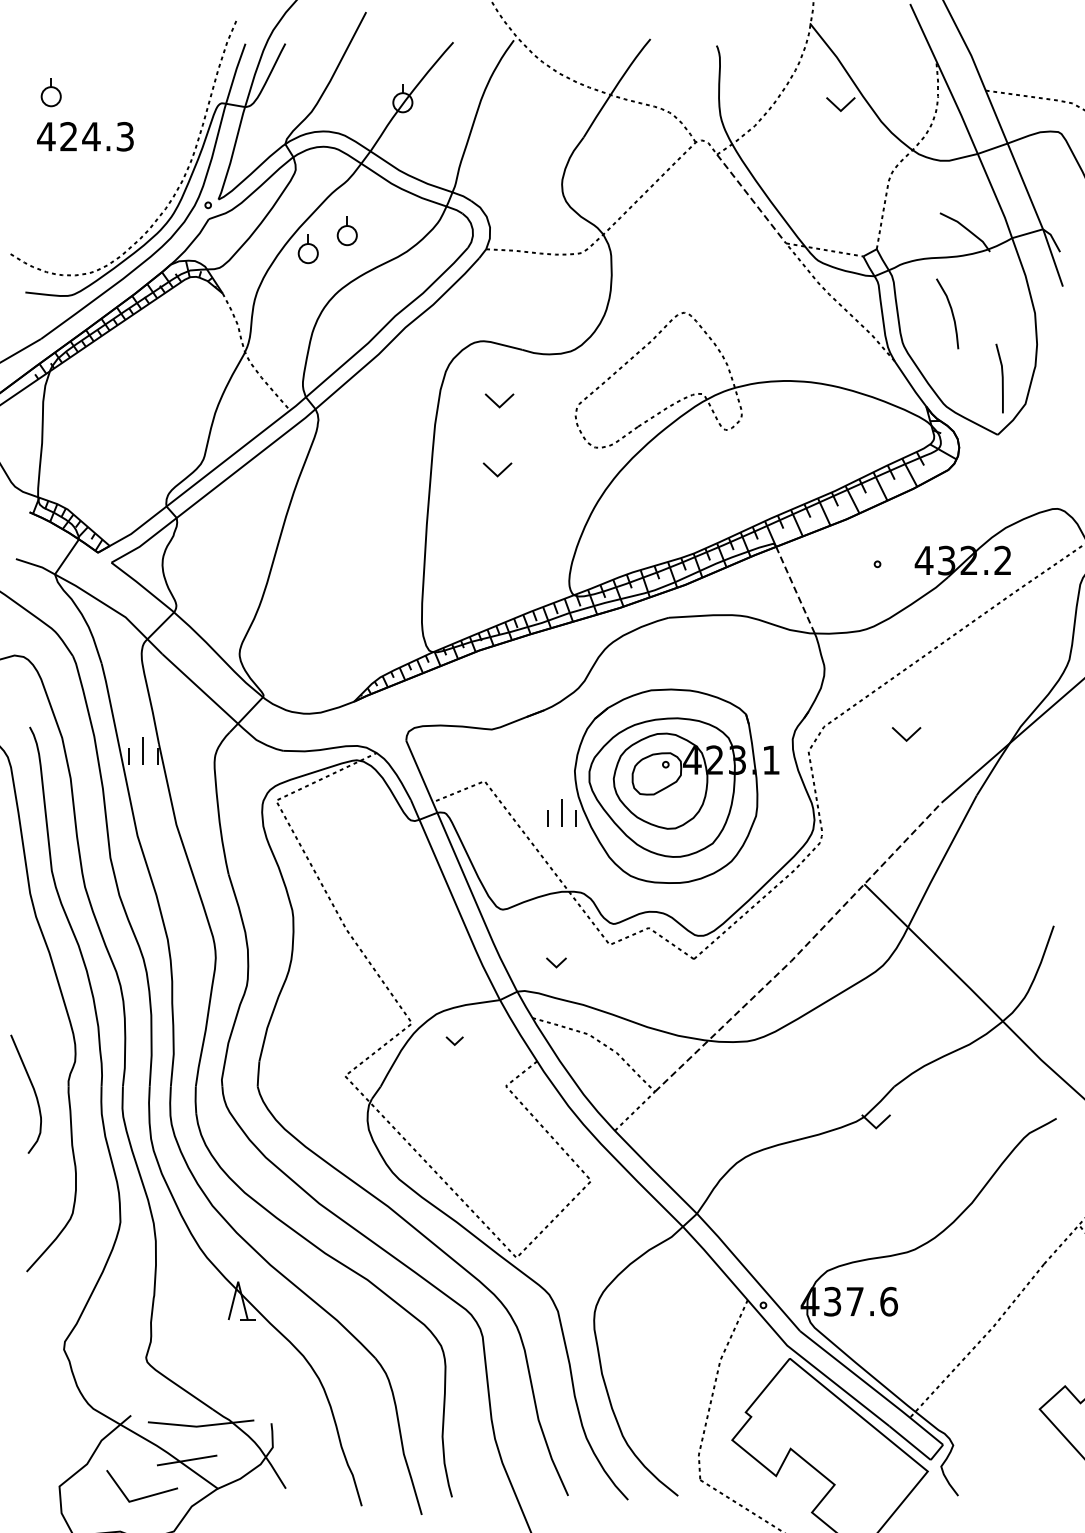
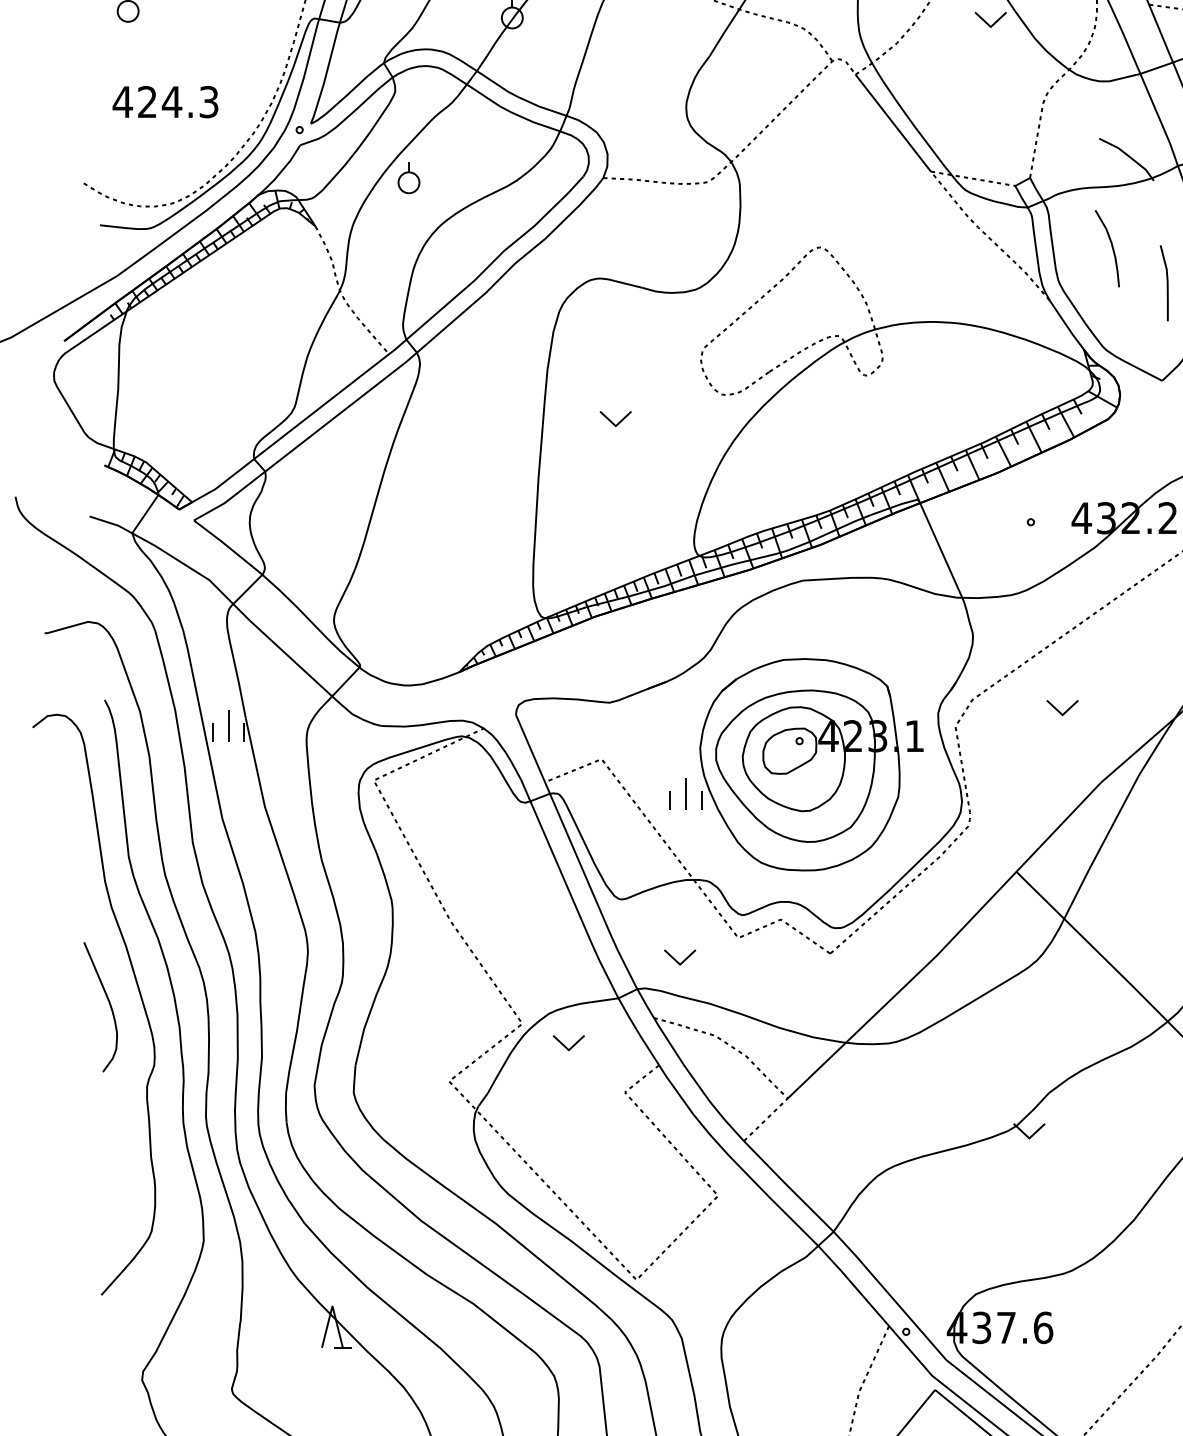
text: (85, 136) -> (165, 101), moved
line: (751, 199) -> (893, 123), dashed -> solid
part: (346, 231) -> (450, 158), removed
curve: (1001, 378) -> (1166, 283), moved
part: (499, 400) -> (617, 343), removed
line: (795, 589) -> (941, 549), dashed -> solid
line: (802, 949) -> (948, 943), dashed -> solid
part: (556, 962) -> (680, 957), size x1.43
part: (454, 1040) -> (568, 1042), size x1.67
curve: (33, 1091) -> (108, 1004), moved

